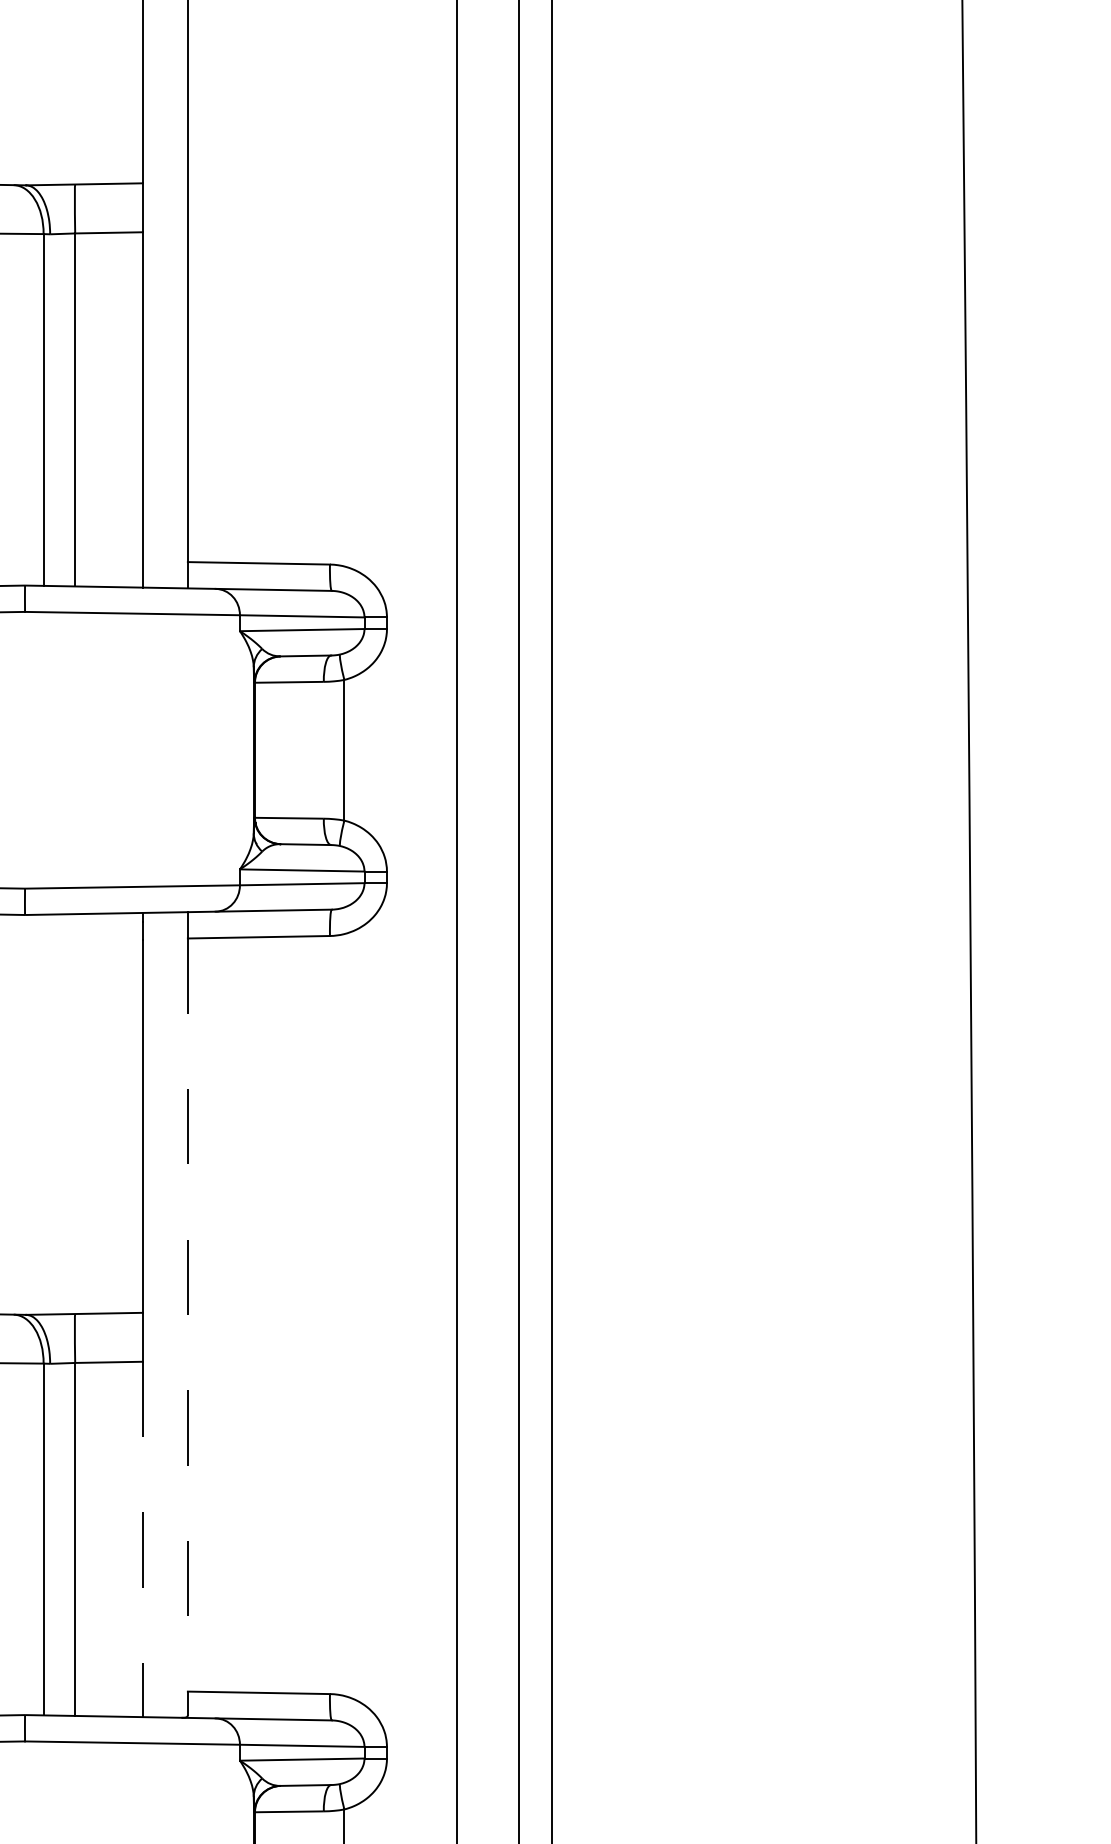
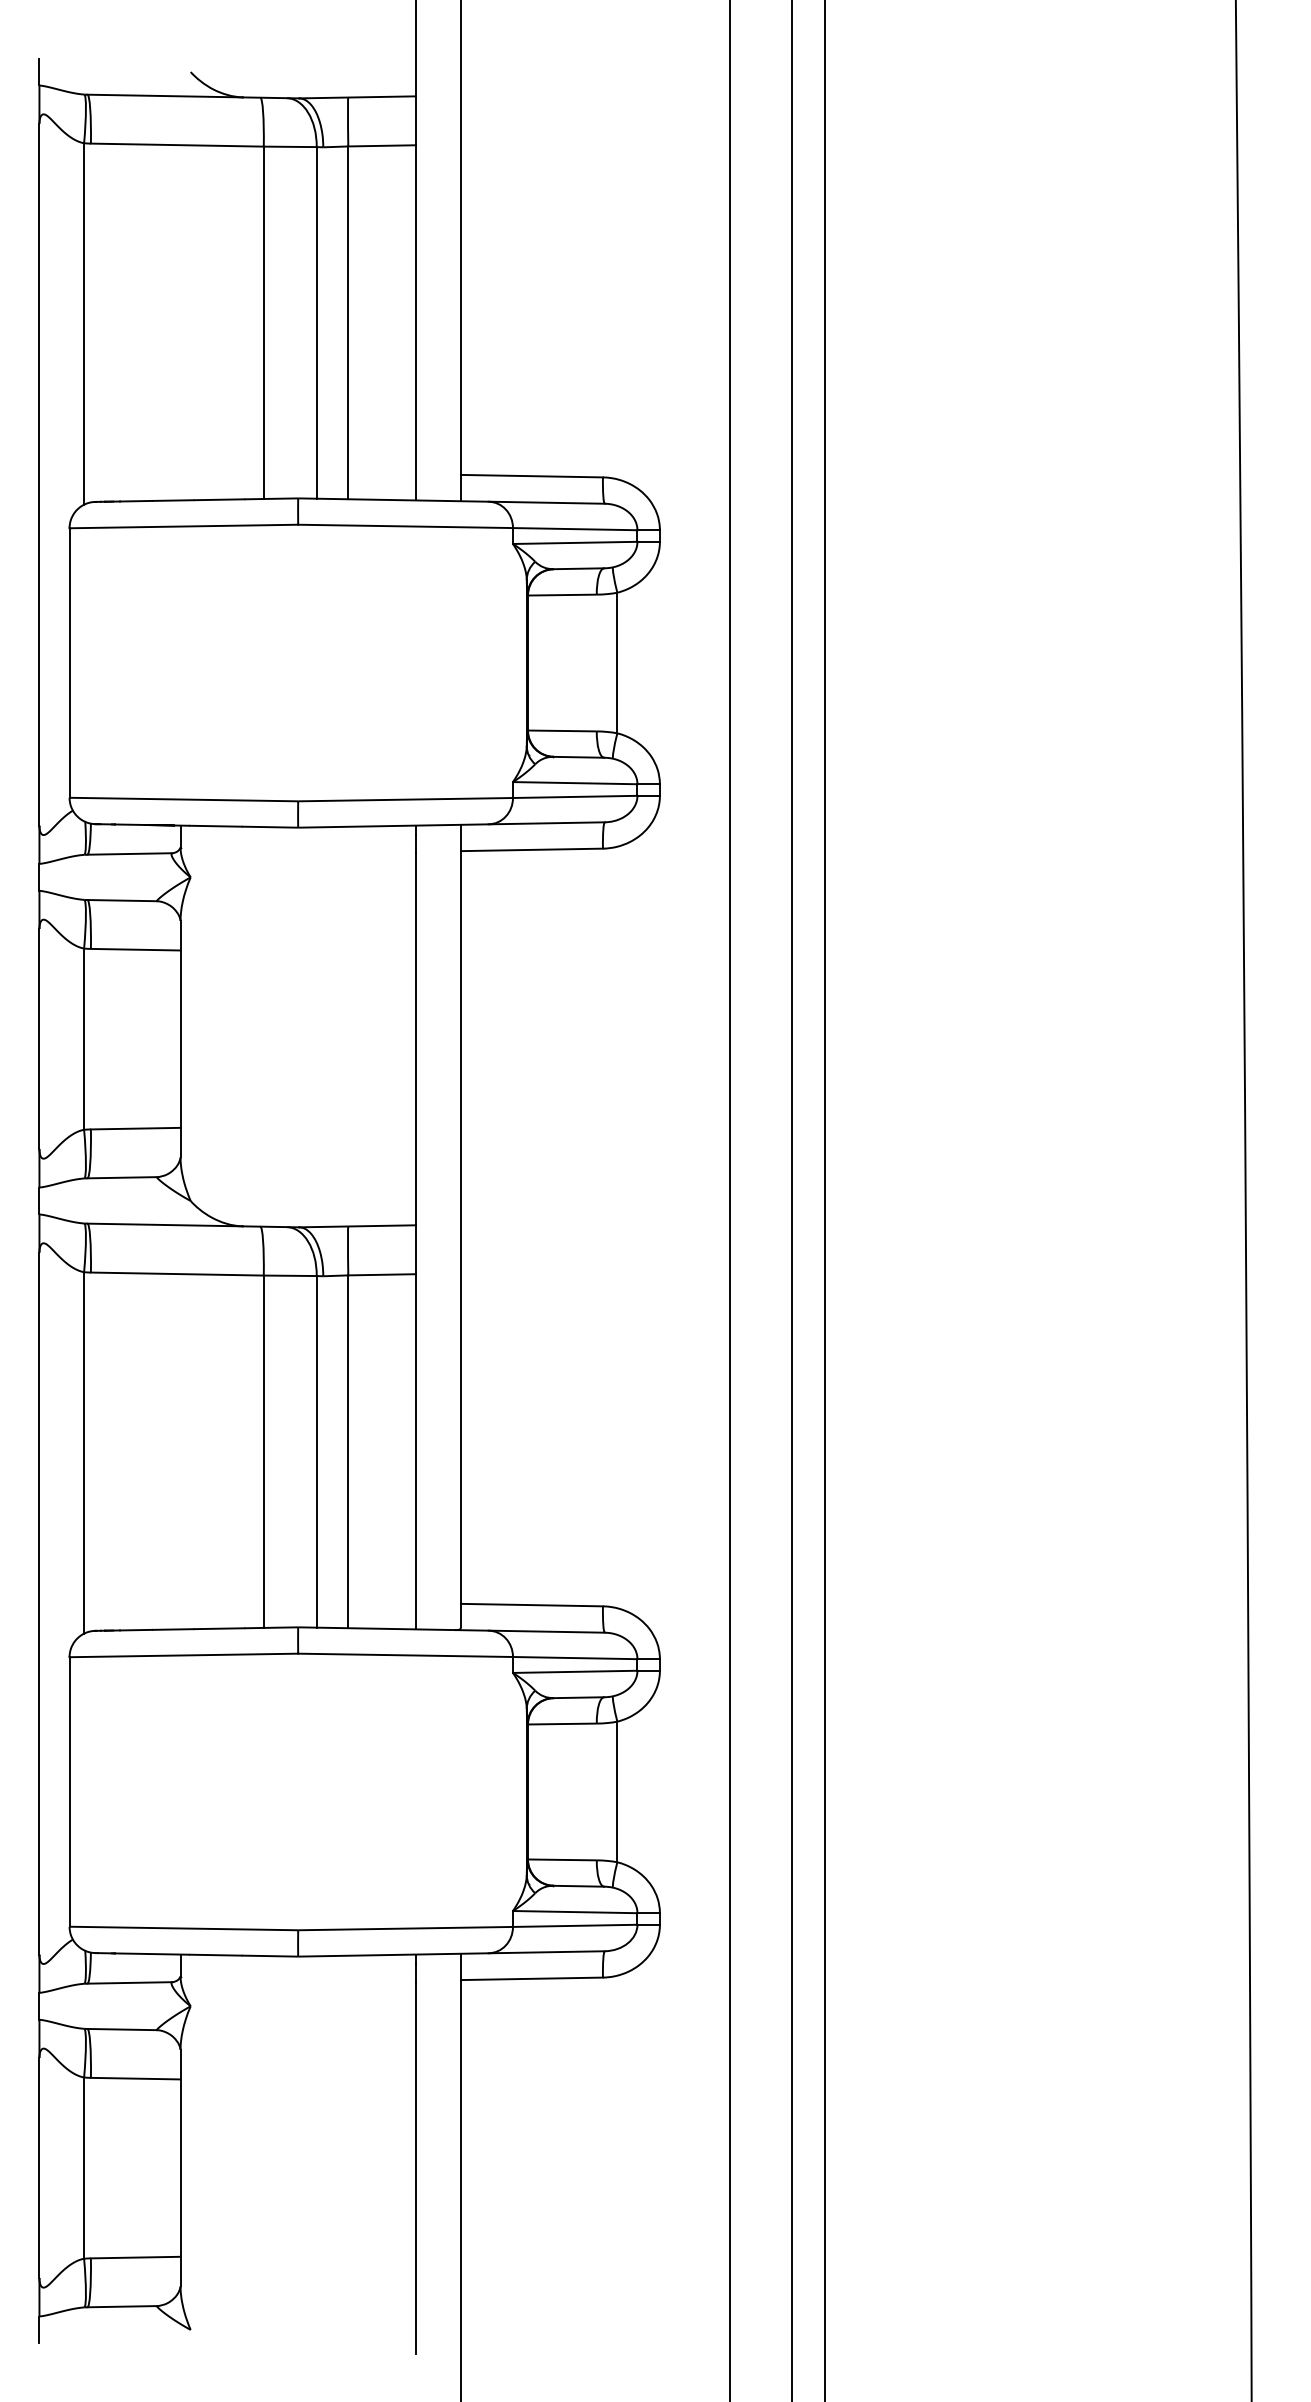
line: (187, 1316) -> (460, 1228), dashed -> solid
line: (142, 1539) -> (415, 1451), dashed -> solid

